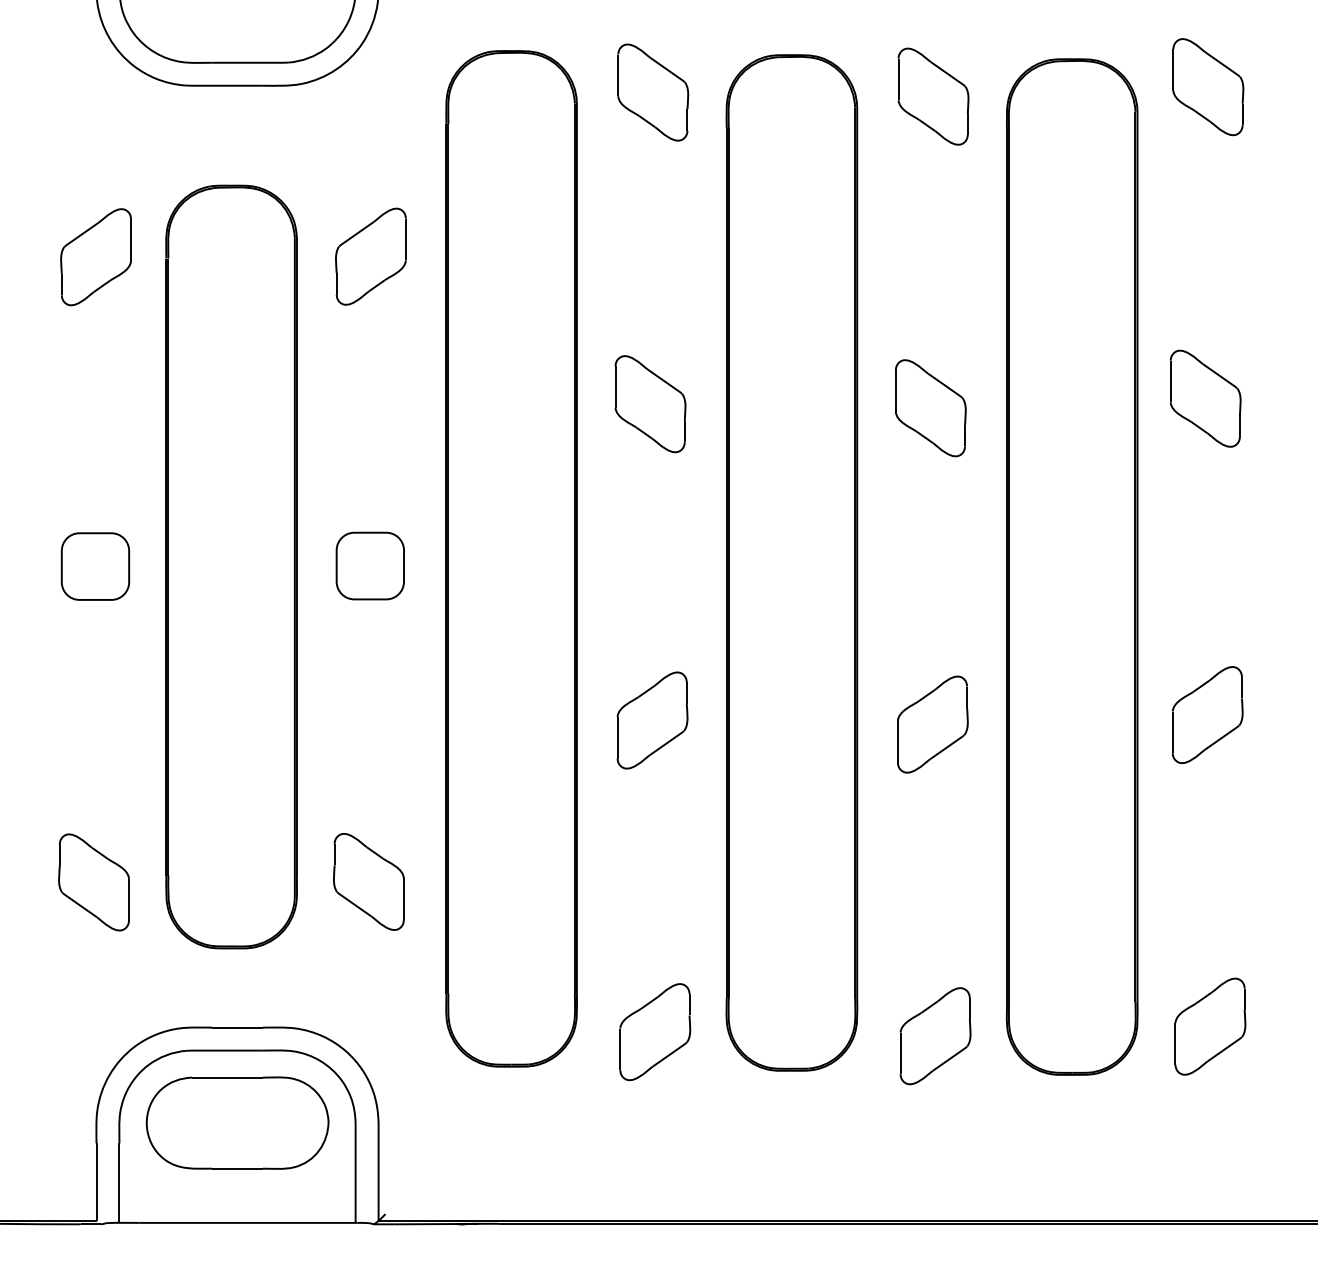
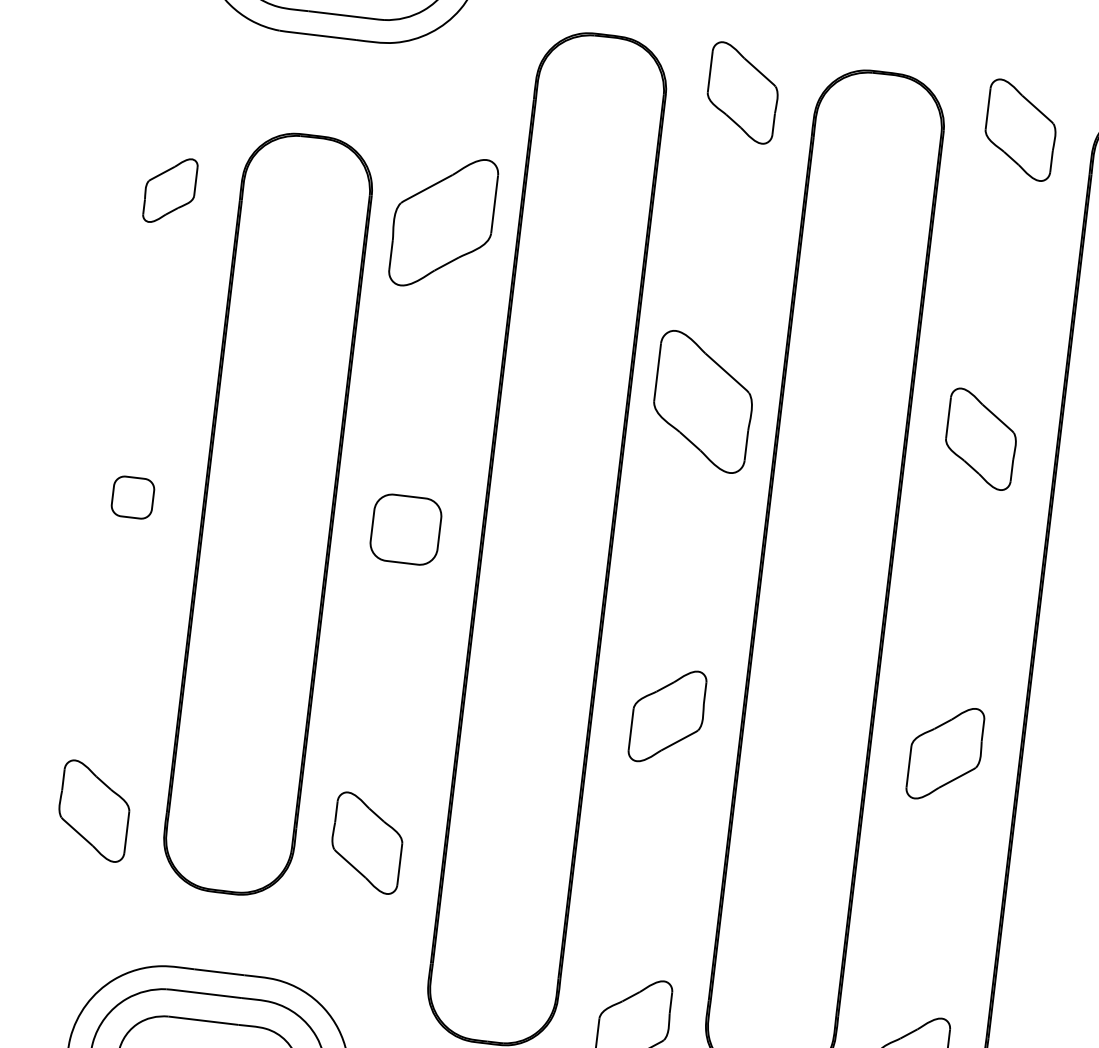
part: (370, 256) -> (442, 222), size x1.4
part: (95, 257) -> (169, 190), size x0.7
part: (650, 404) -> (703, 402), size x1.4
part: (95, 566) -> (133, 497), size x0.6

